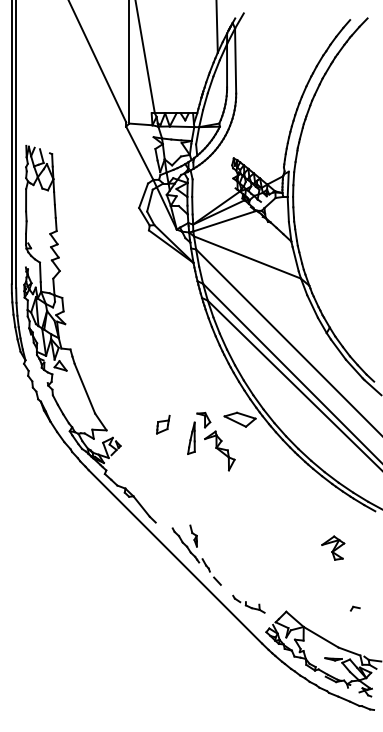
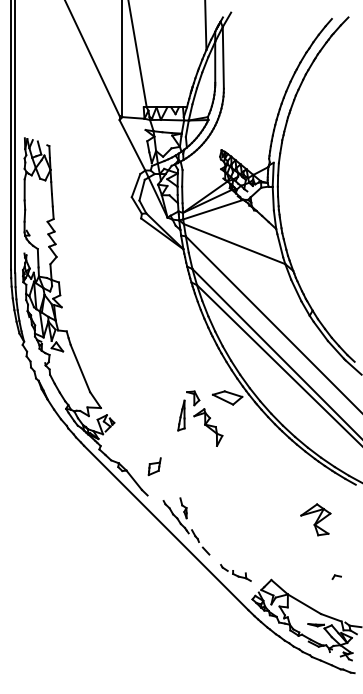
part: (163, 424) -> (154, 466), moved
part: (332, 547) -> (315, 519), size x1.4

